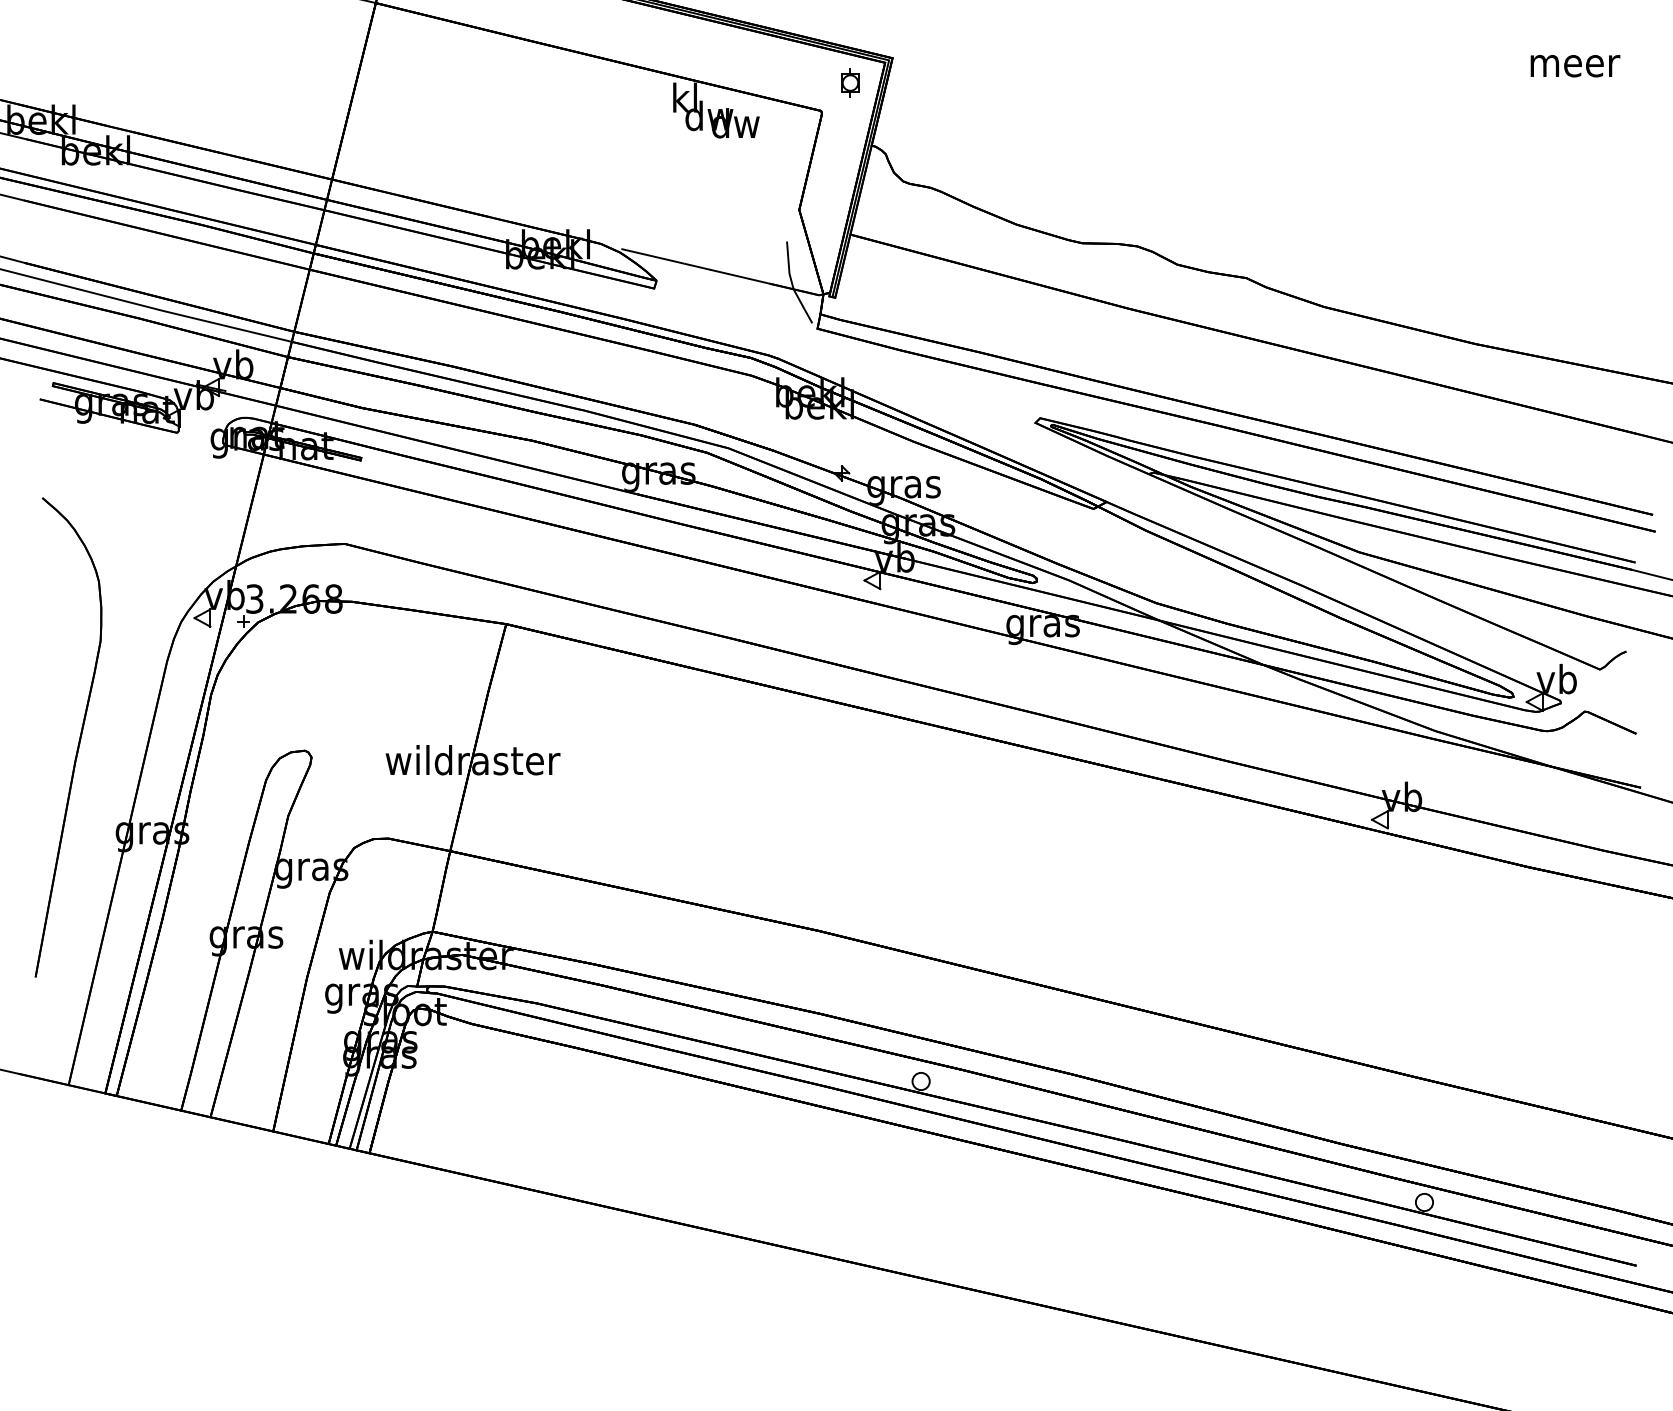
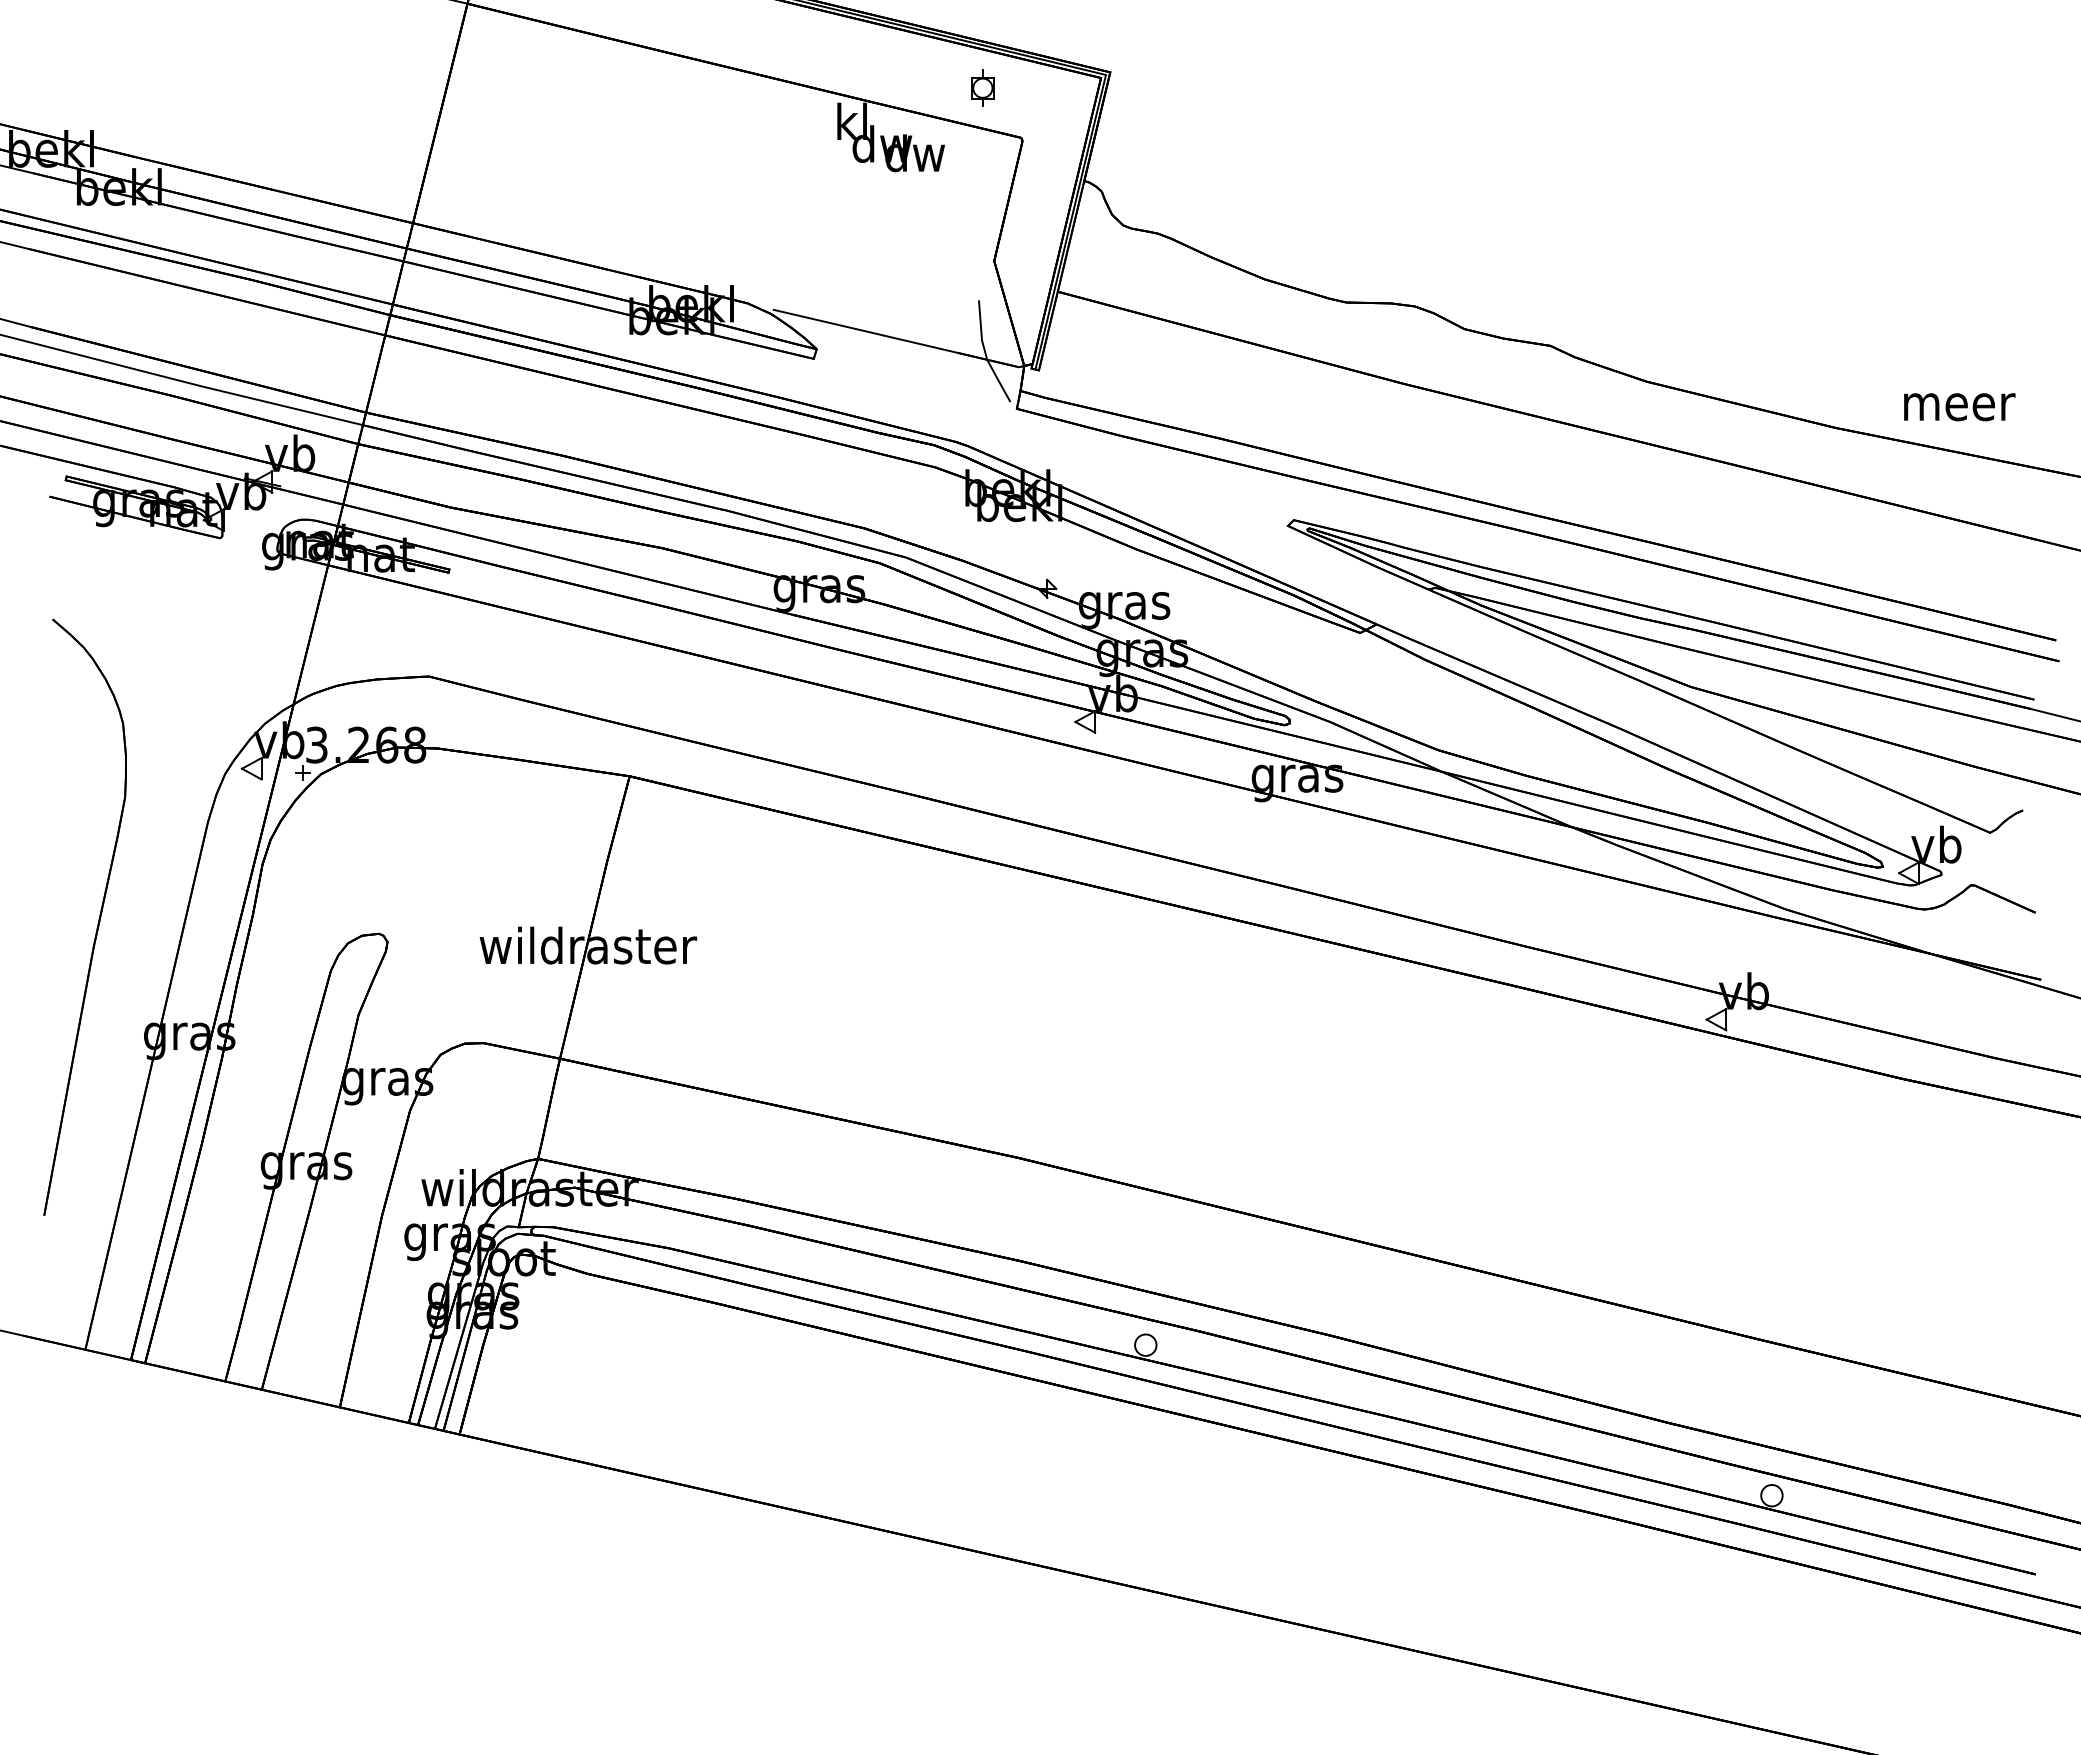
text: (1575, 66) -> (1959, 407), moved
part: (850, 82) -> (982, 87), moved

